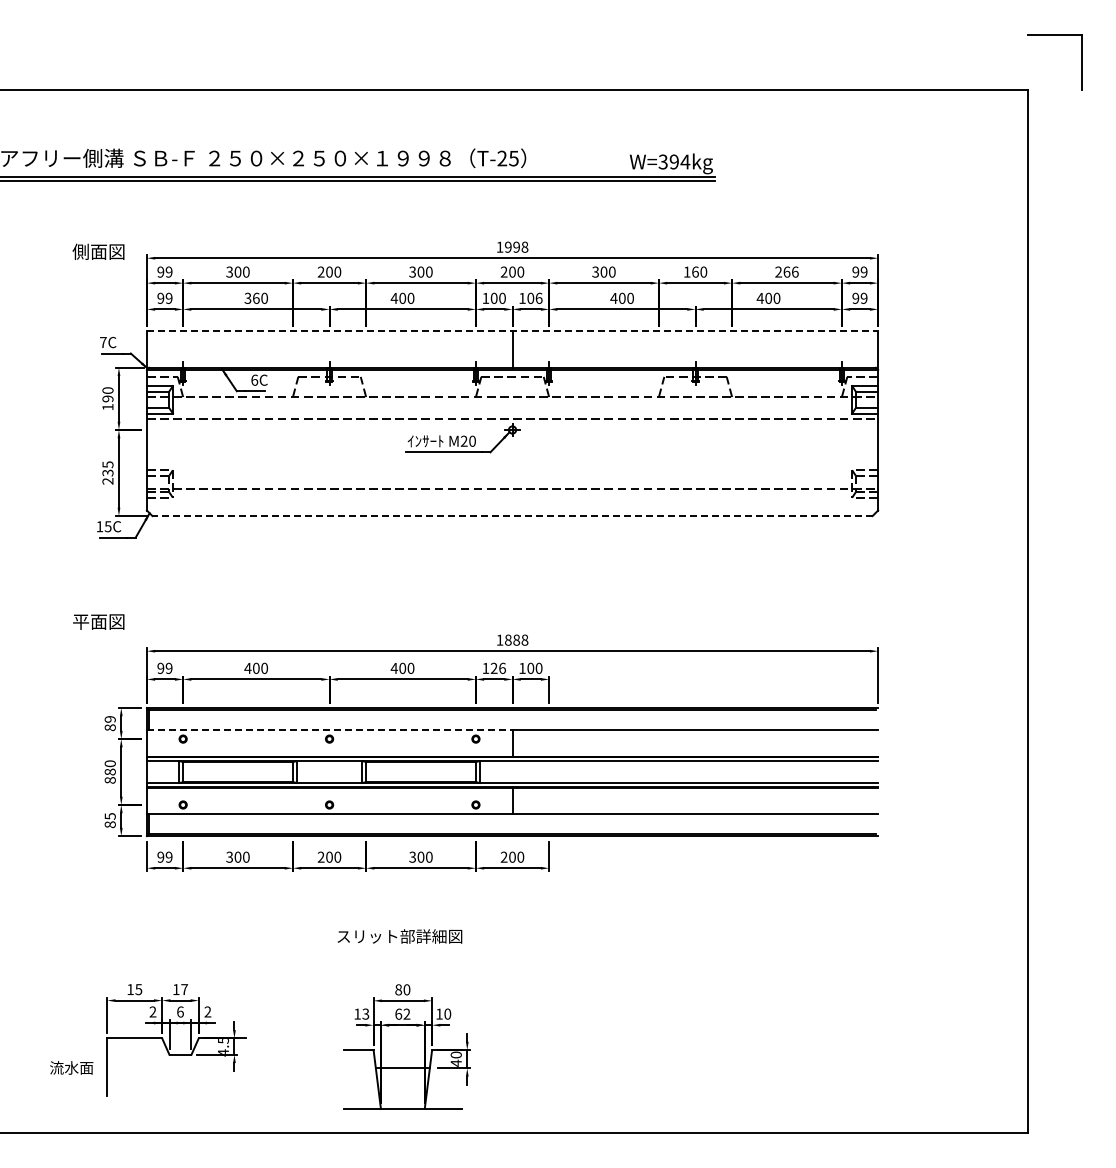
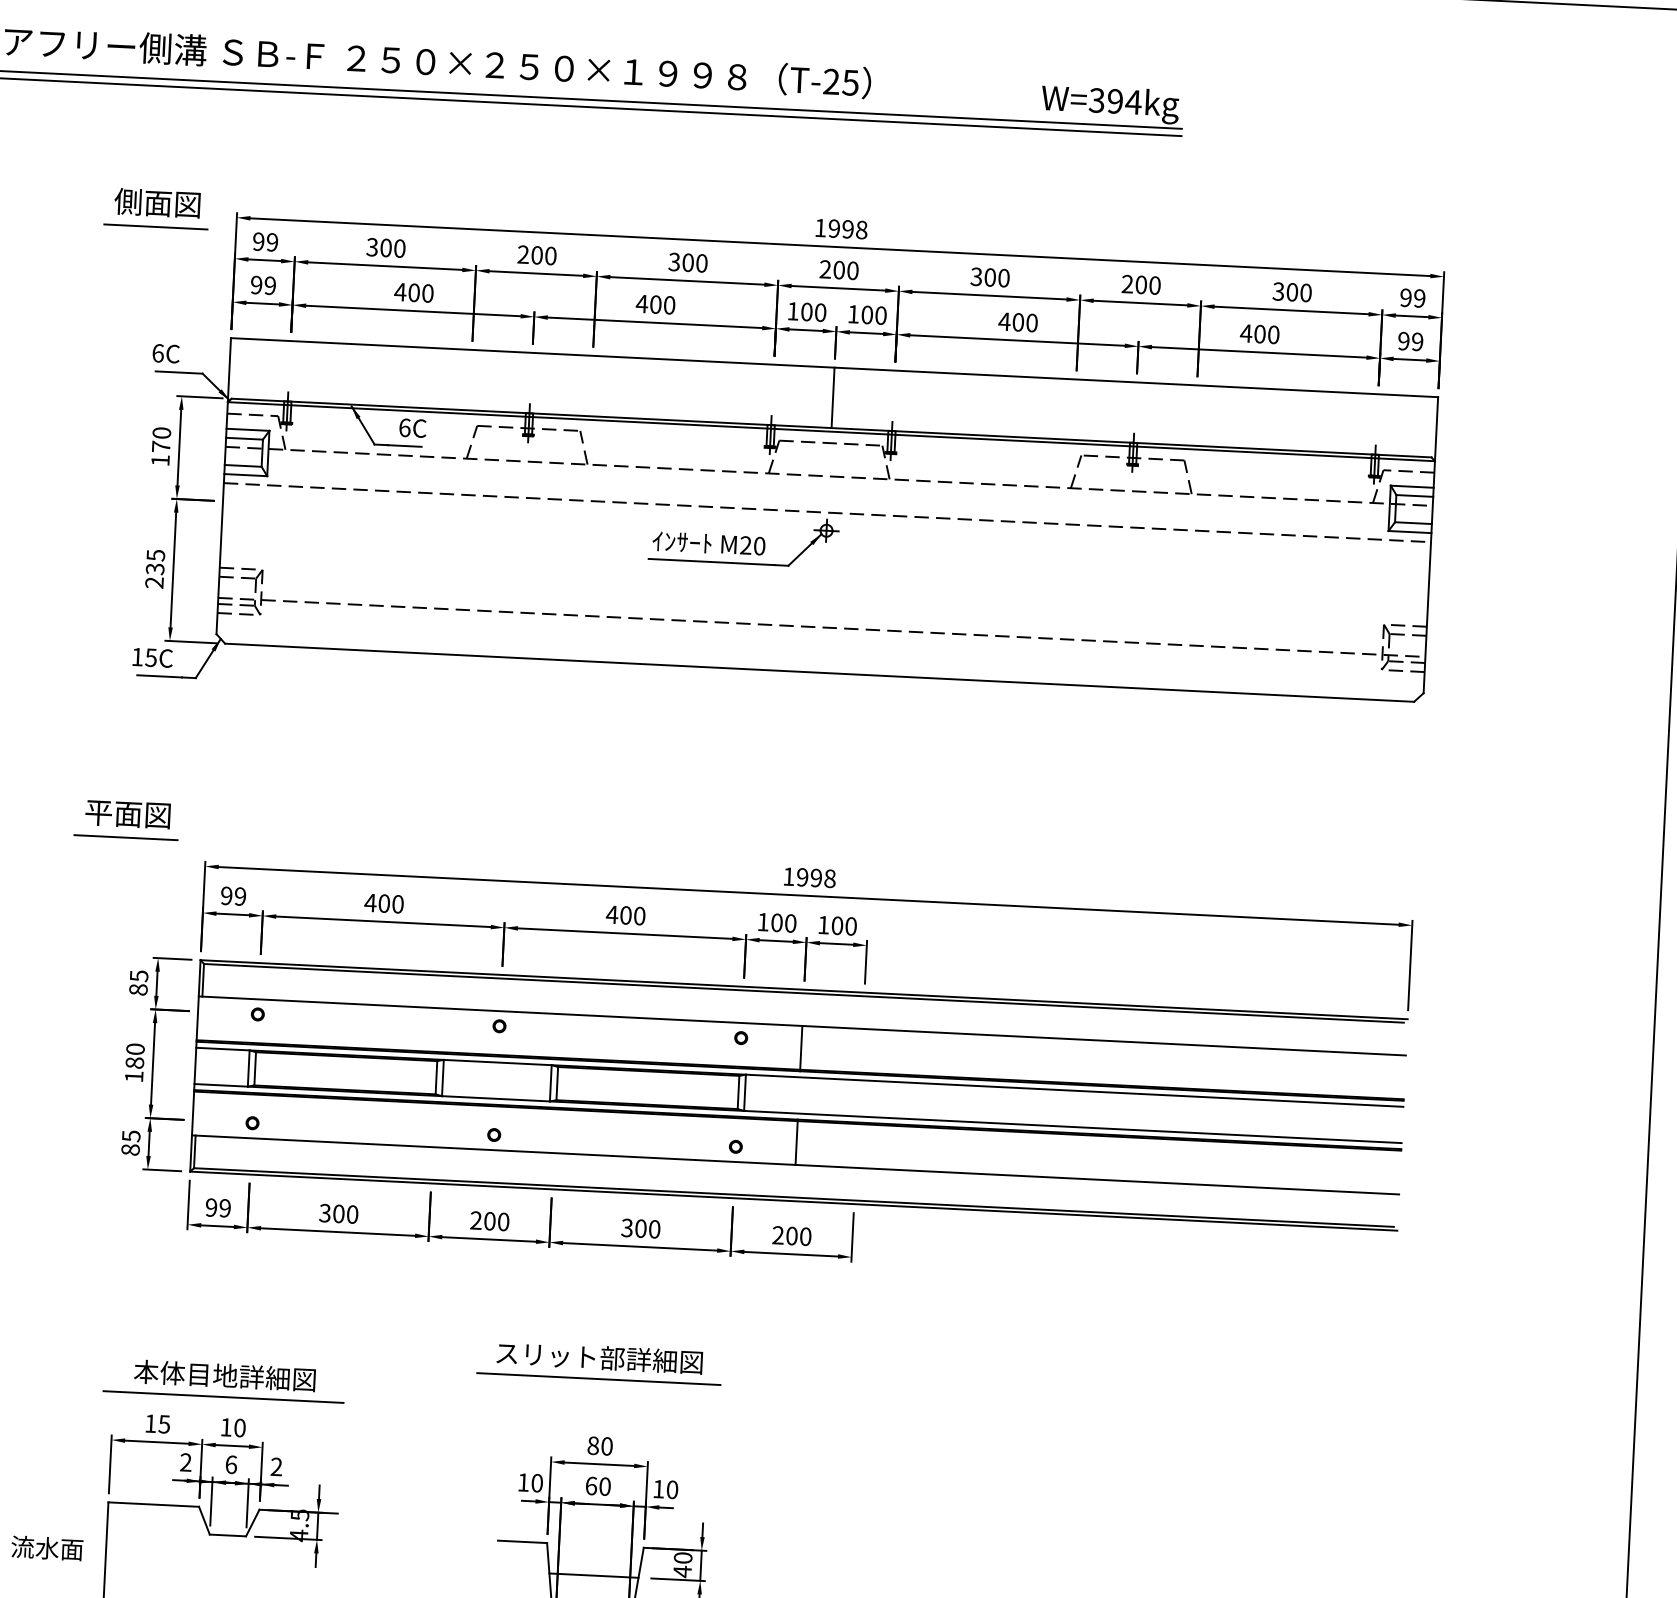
line: (98, 266) -> (156, 227), added
text: (690, 271) -> (1133, 283), 160 -> 200
text: (786, 271) -> (1291, 291), 266 -> 300
text: (251, 297) -> (406, 290), 360 -> 400
text: (538, 297) -> (880, 314), 106 -> 100
line: (512, 331) -> (834, 368), dashed -> solid
text: (103, 342) -> (158, 353), 7C -> 6C
text: (107, 398) -> (160, 446), 190 -> 170
line: (512, 516) -> (819, 673), dashed -> solid
line: (98, 636) -> (126, 838), added
text: (512, 639) -> (809, 876), 1888 -> 1998
text: (497, 667) -> (782, 921), 126 -> 100
text: (109, 719) -> (137, 976), 89 -> 85
line: (329, 729) -> (500, 1010), dashed -> solid
text: (109, 780) -> (132, 1076), 880 -> 180
line: (399, 949) -> (598, 1379), added
part: (173, 961) -> (223, 1380), added
text: (184, 989) -> (239, 1427), 17 -> 10
text: (365, 1013) -> (536, 1482), 13 -> 10
text: (406, 1013) -> (604, 1485), 62 -> 60

